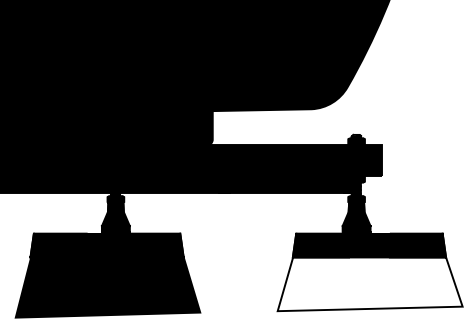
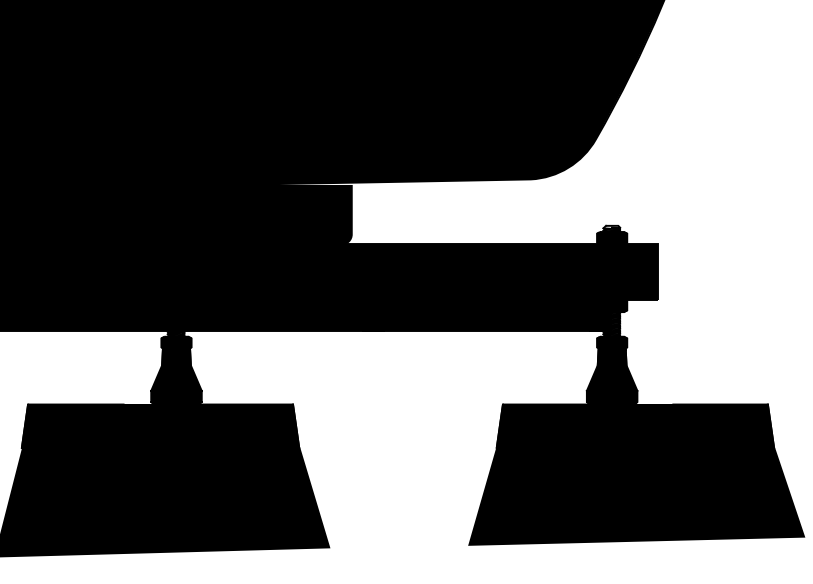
fill: (369, 284) -> (635, 496), added

